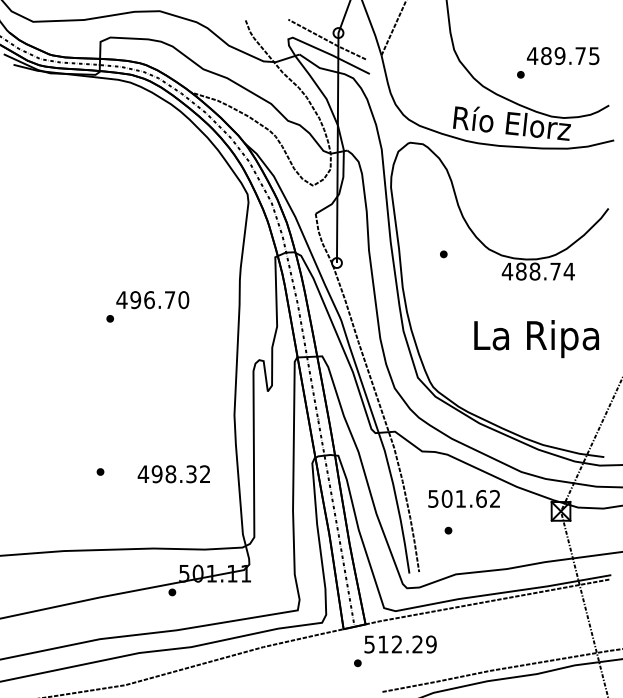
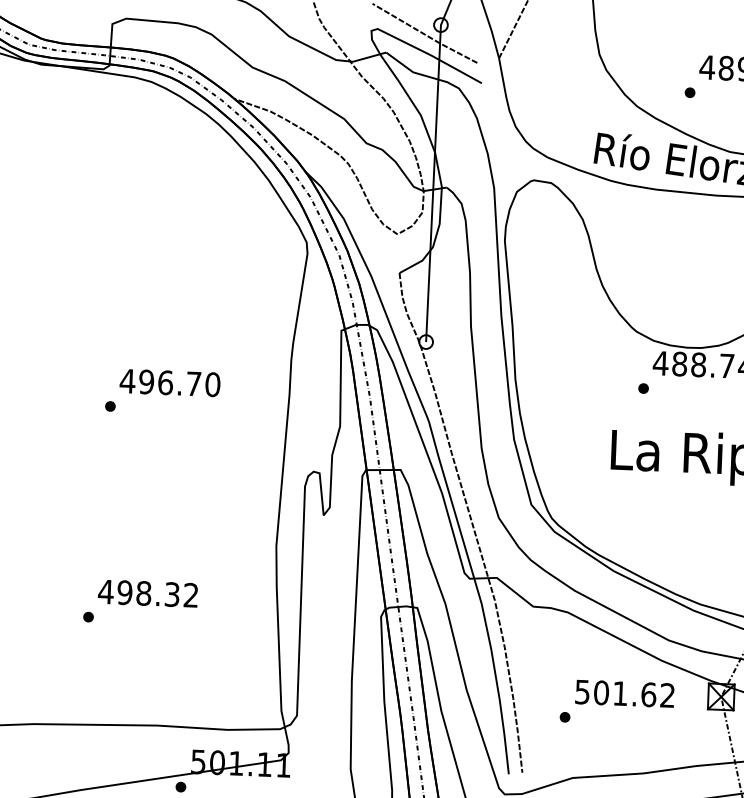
part: (443, 254) -> (643, 388), moved
text: (173, 474) -> (147, 593), moved
text: (463, 498) -> (624, 693), moved

